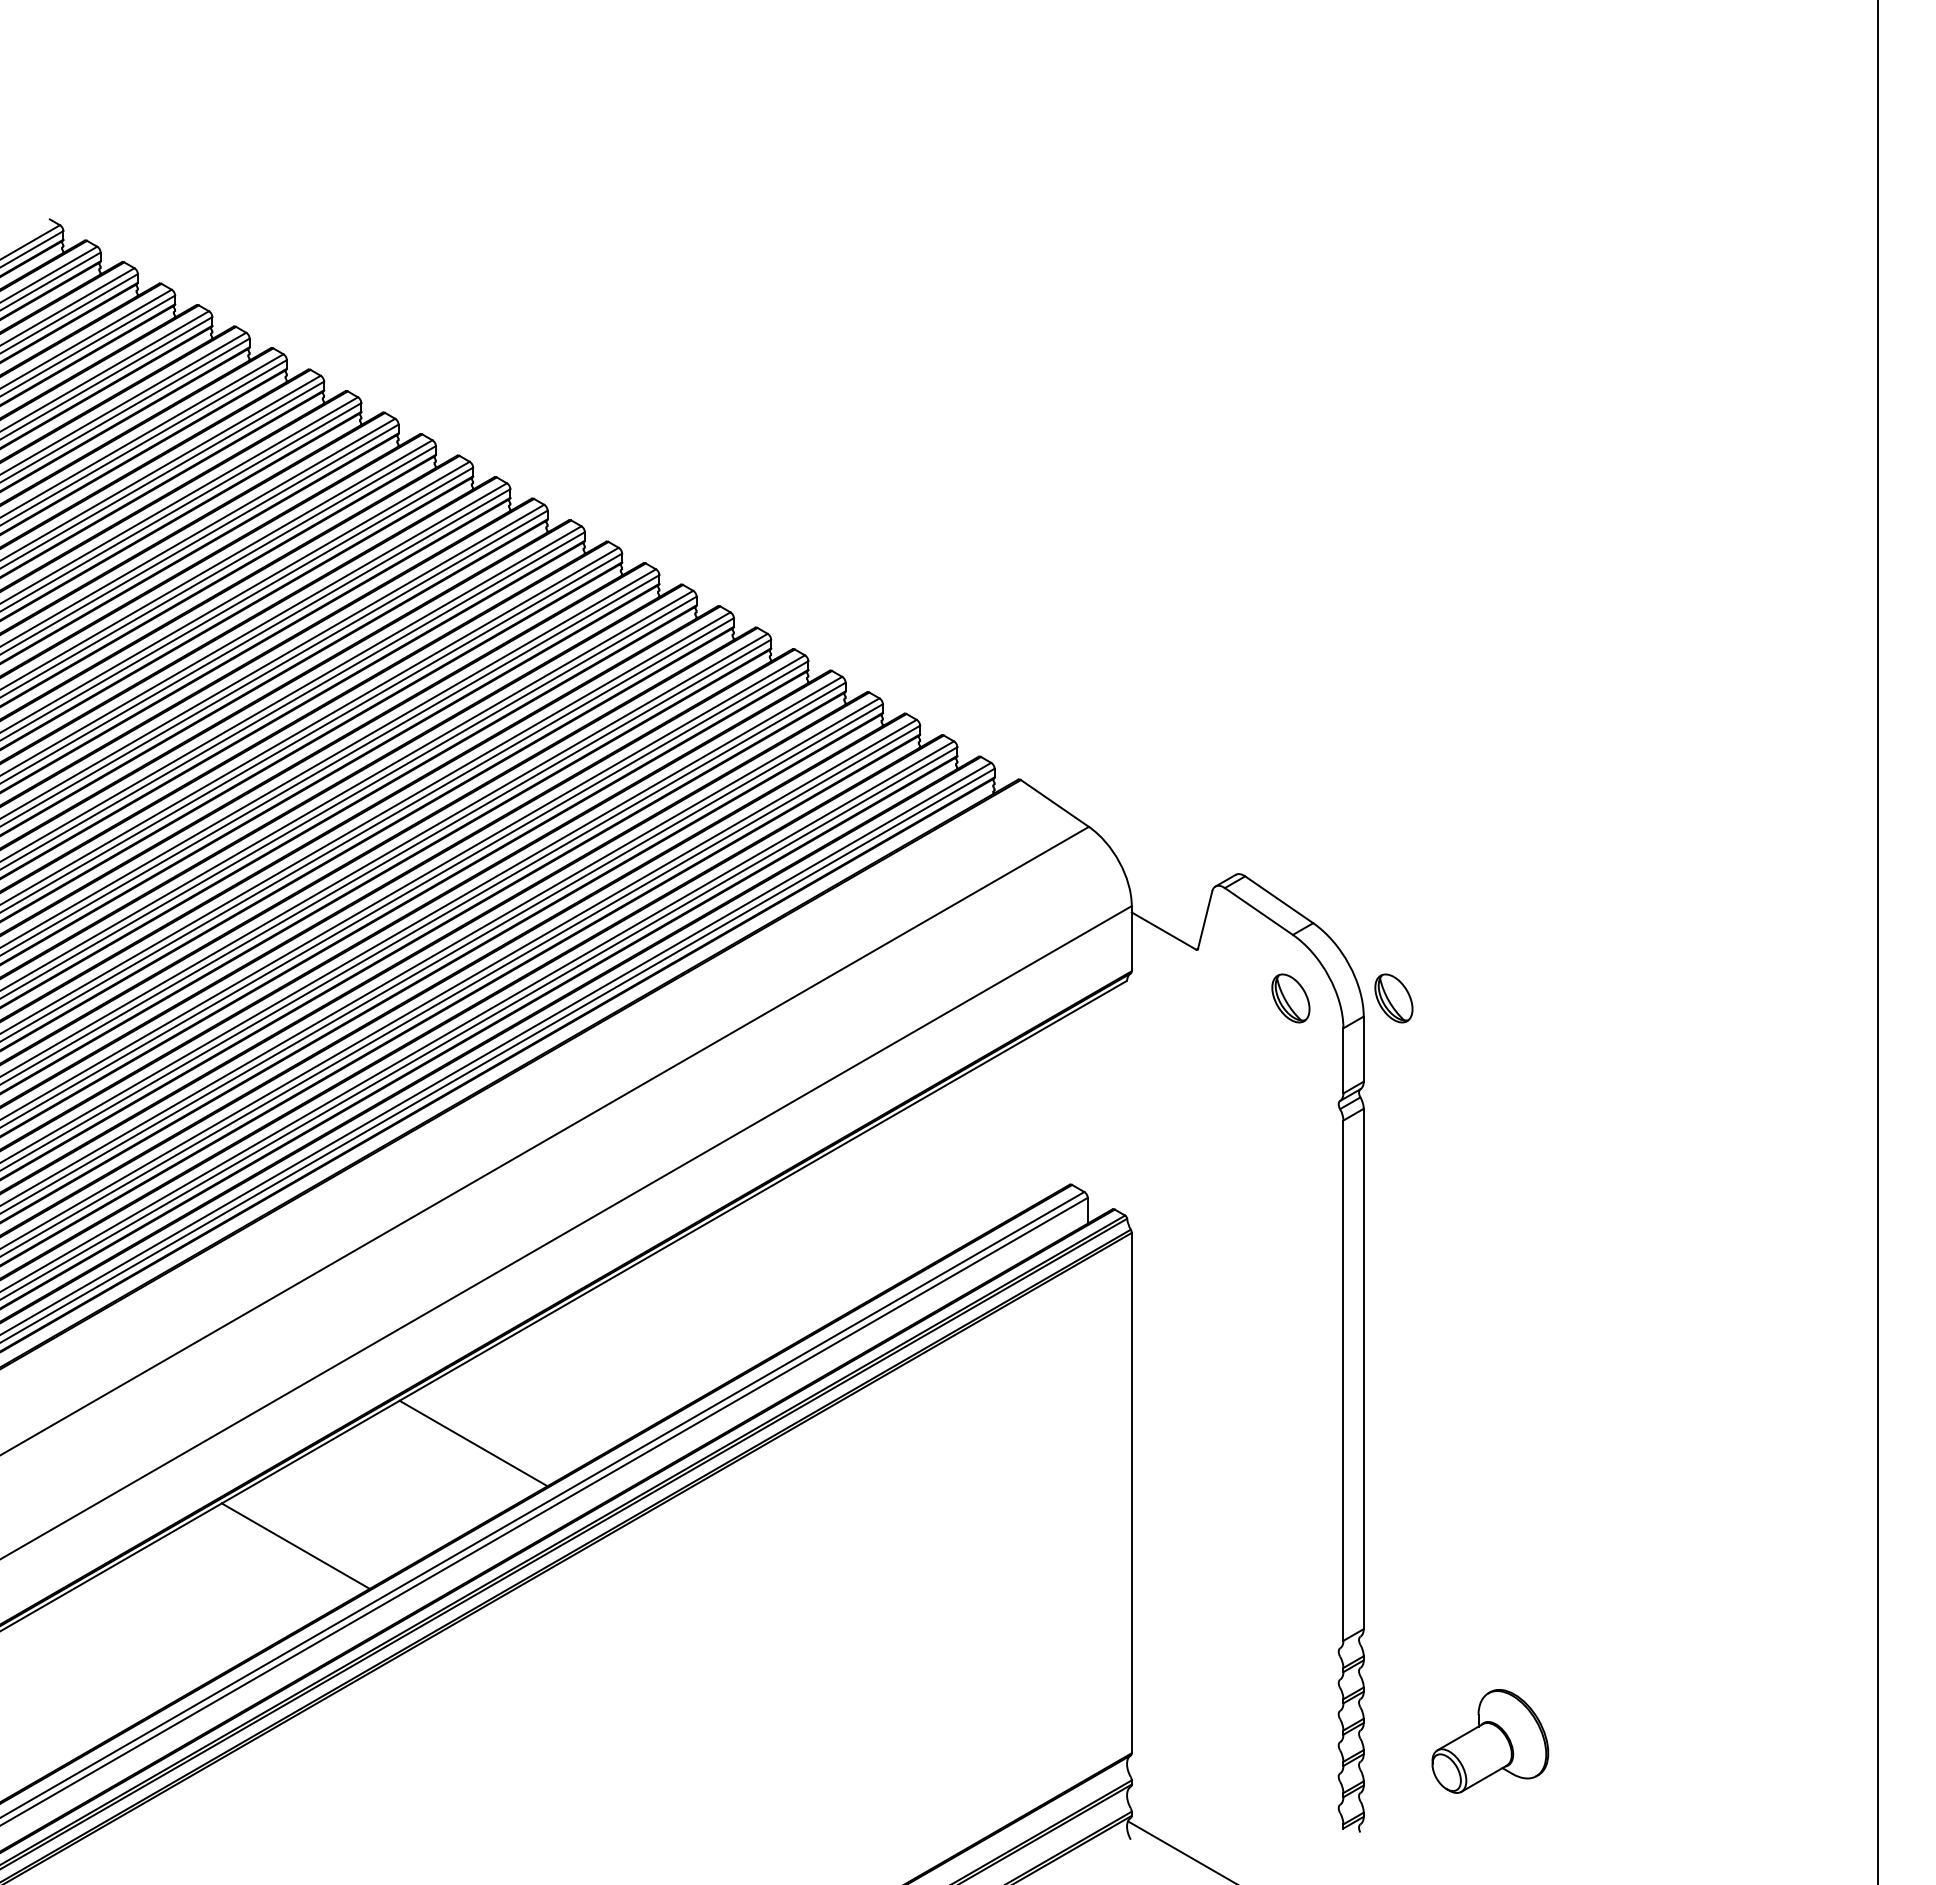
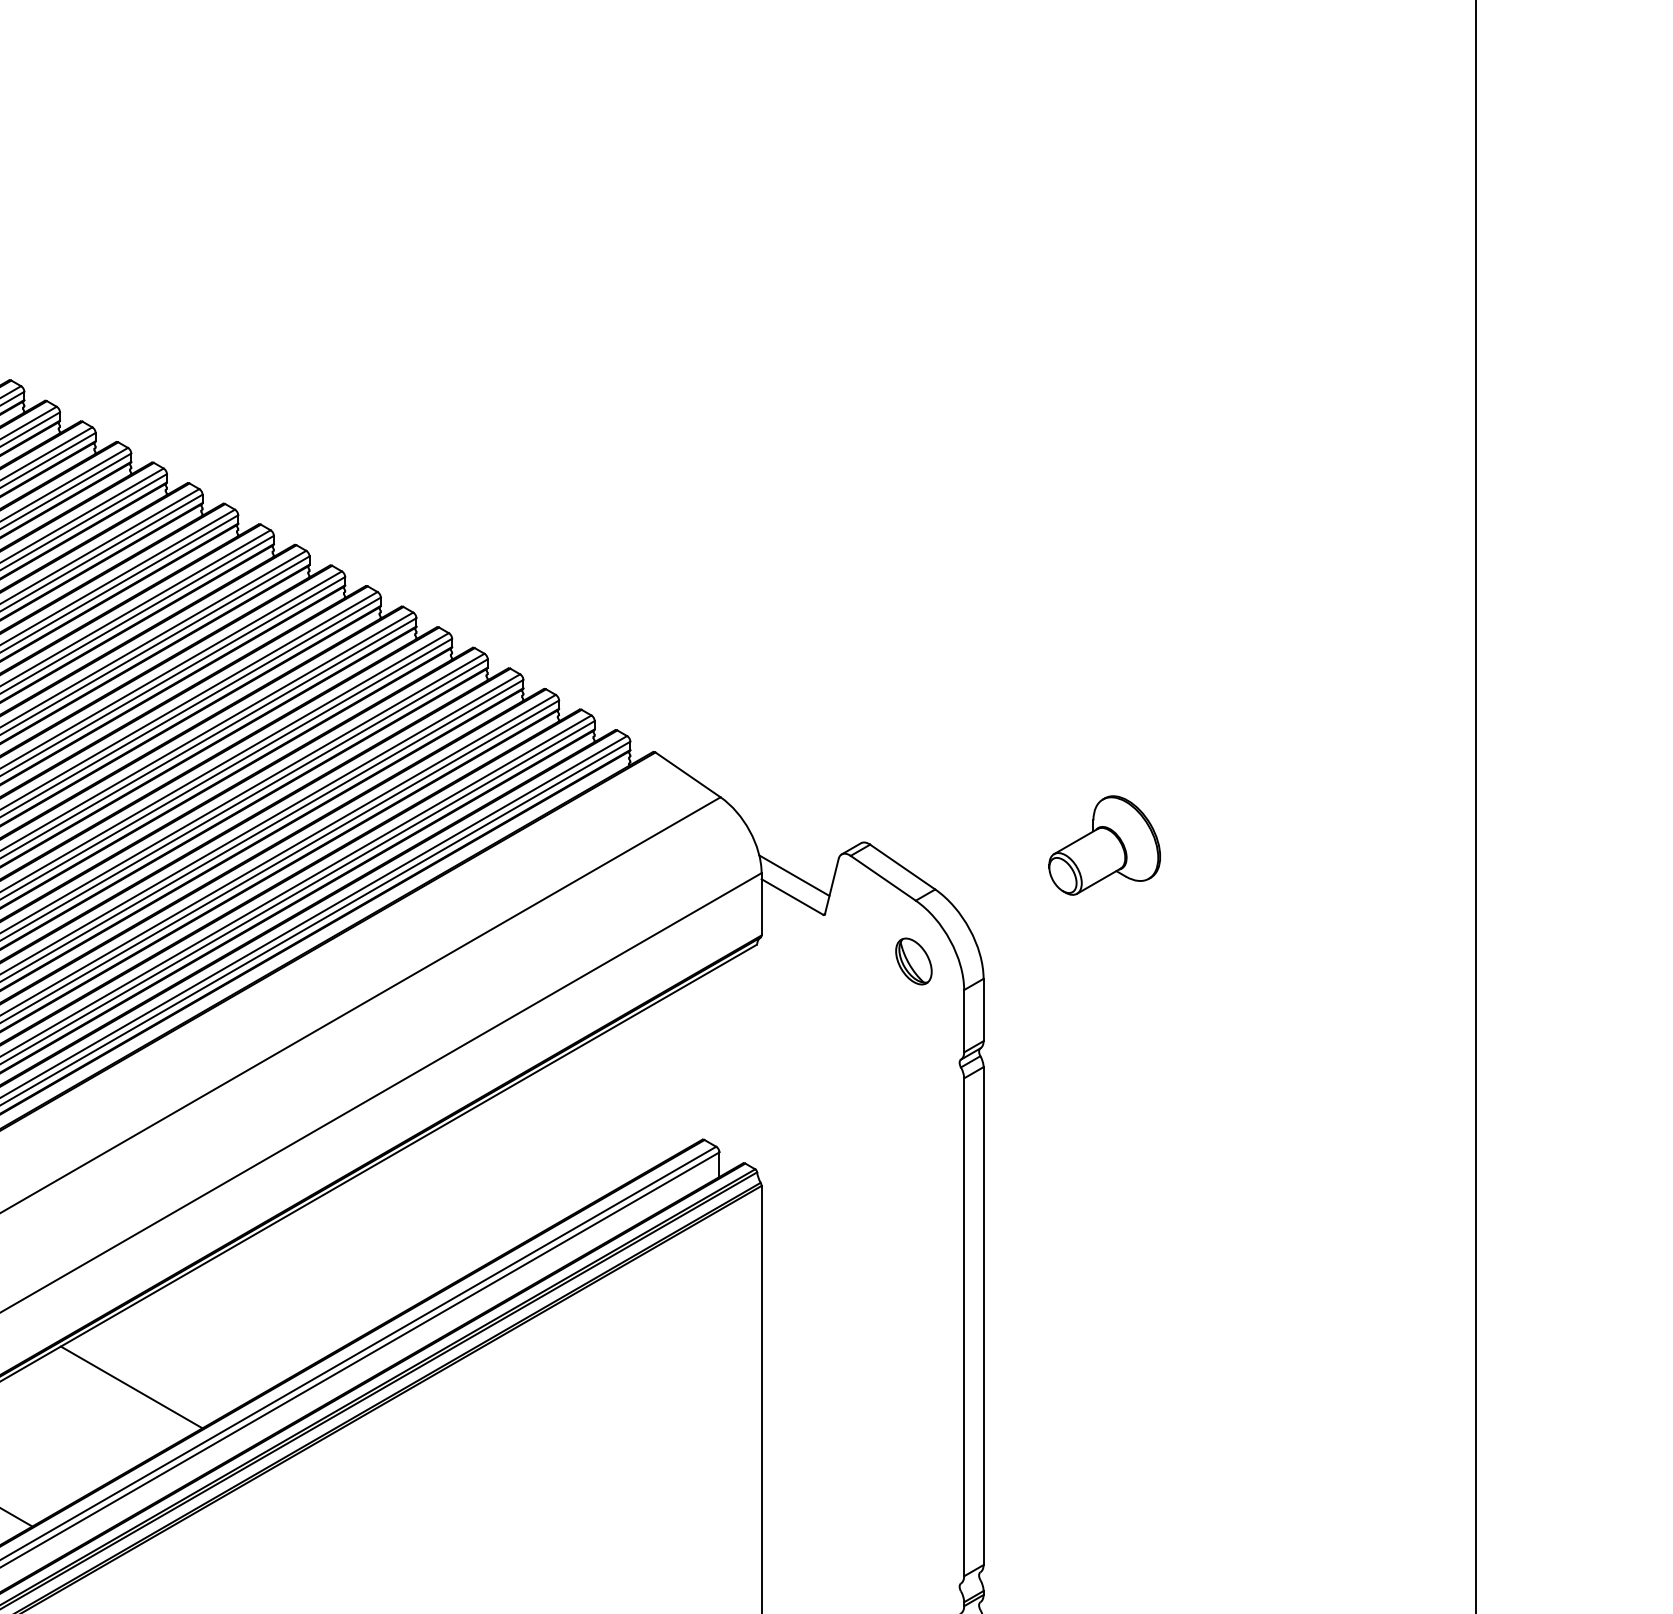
part: (1490, 876) -> (1104, 844), added
line: (1165, 908) -> (793, 875), added
part: (1393, 998) -> (1012, 961), removed

